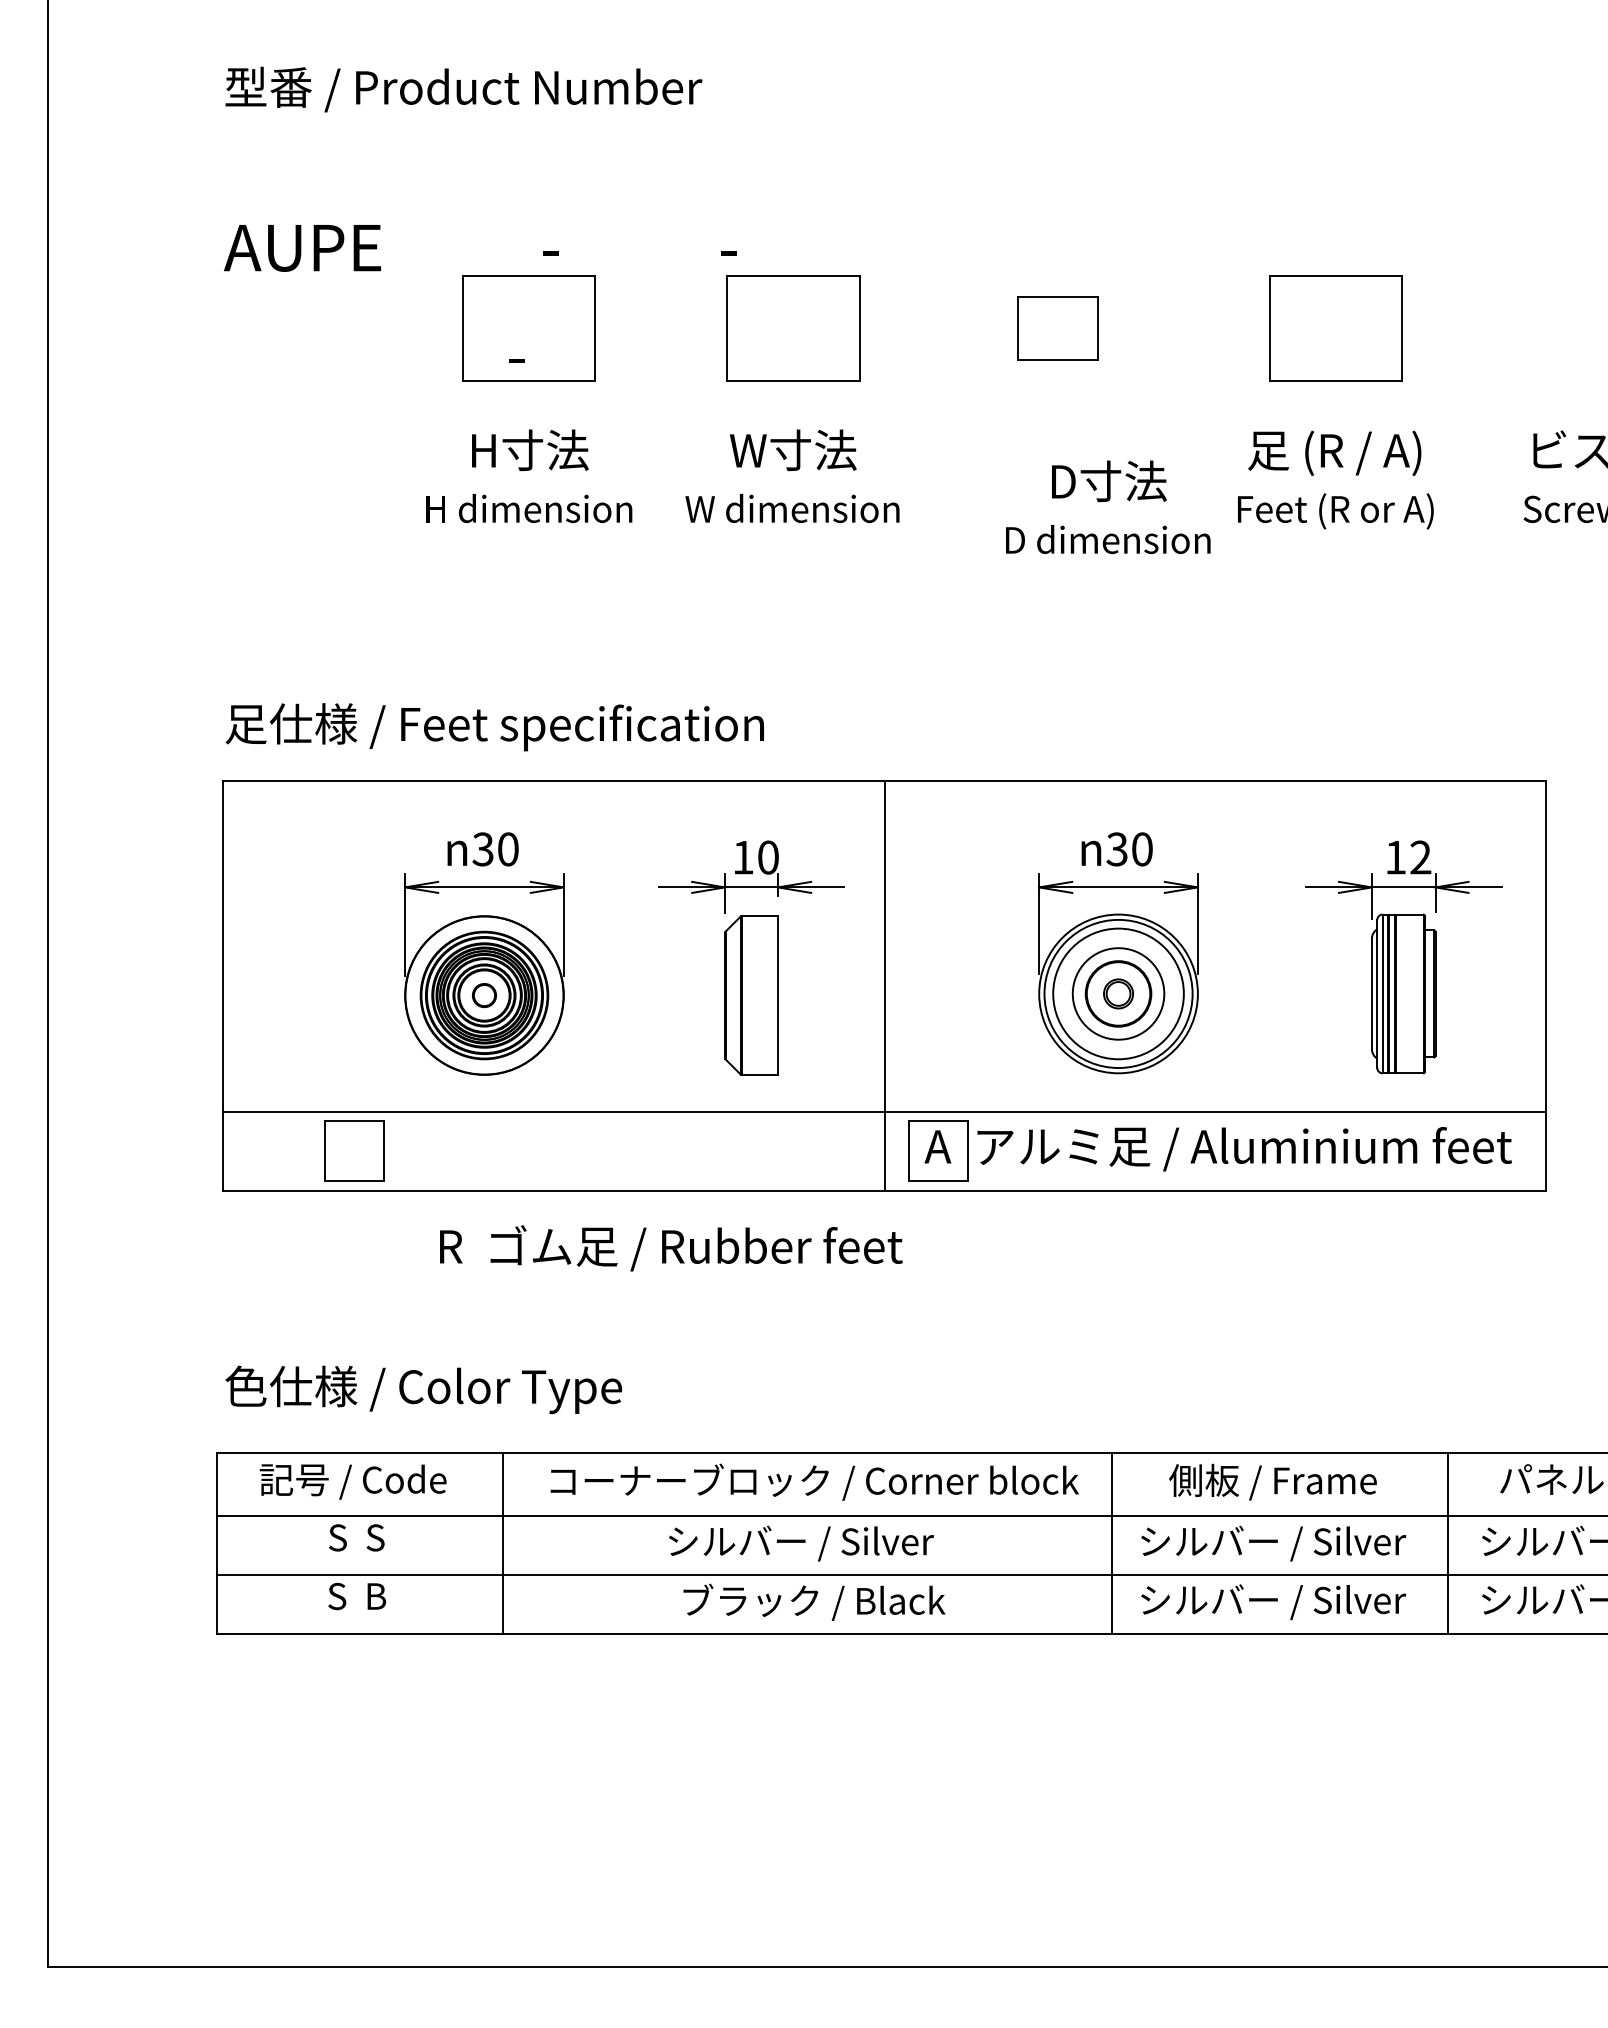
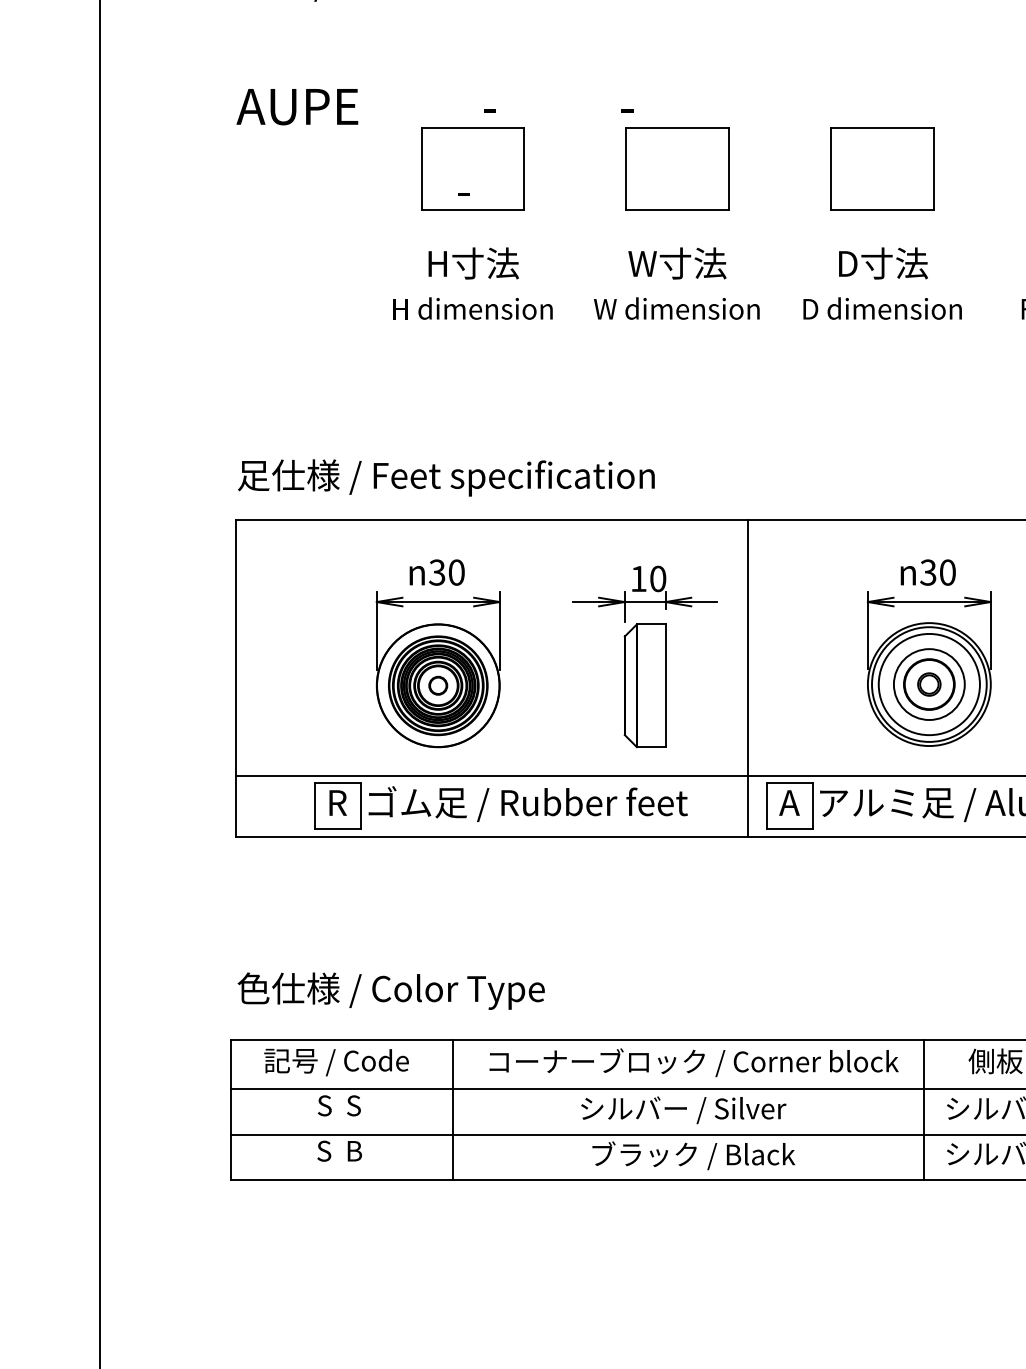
part: (1057, 328) -> (882, 169), size x1.67
text: (1108, 506) -> (882, 283), moved
text: (671, 1248) -> (508, 804), moved

